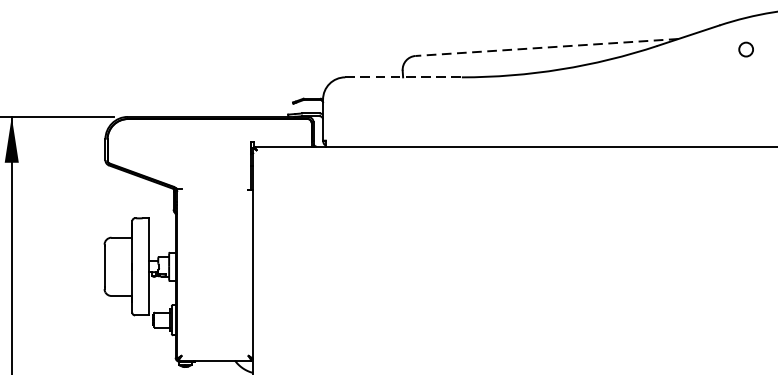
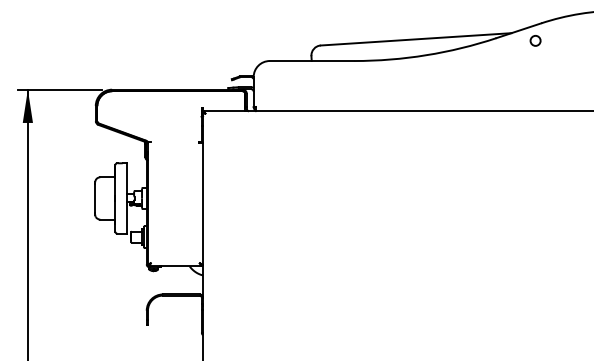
line: (547, 47) -> (416, 39), dashed -> solid
circle: (746, 49) -> (535, 40), moved
line: (404, 78) -> (312, 61), dashed -> solid

